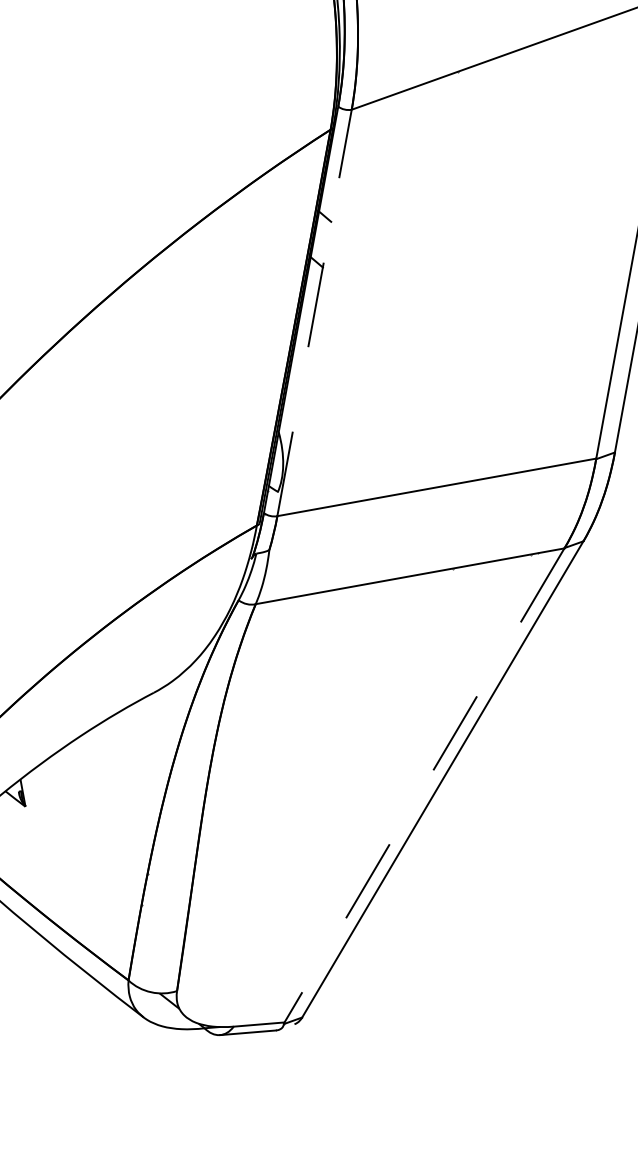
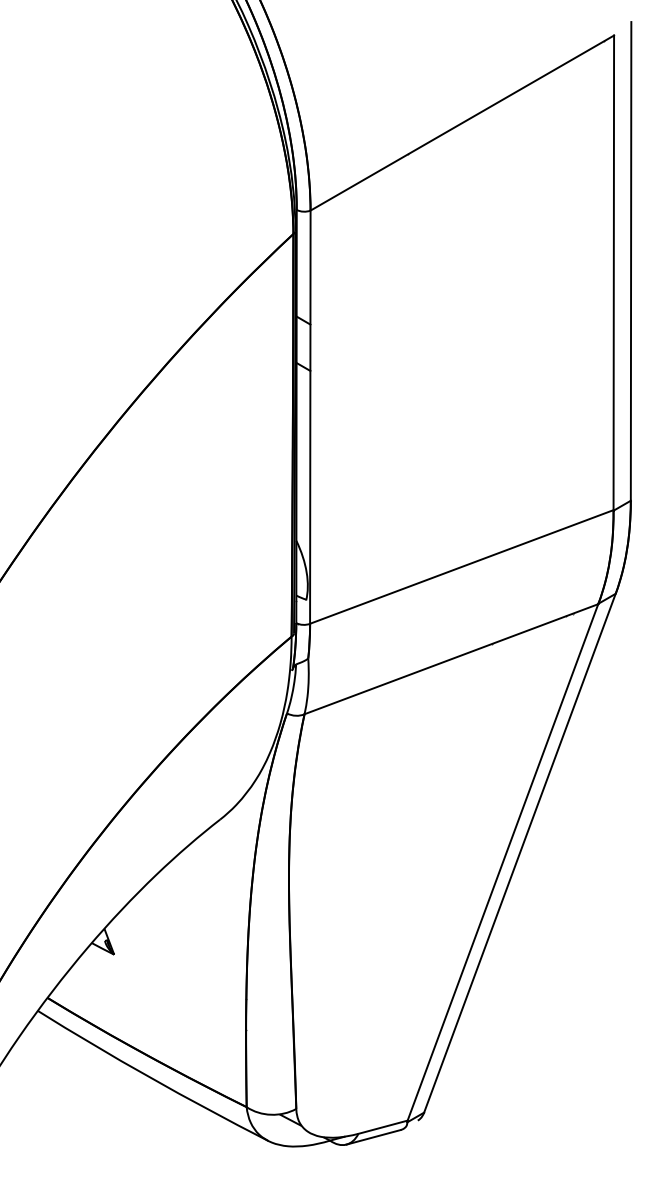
line: (314, 313) -> (310, 417), dashed -> solid
line: (424, 785) -> (502, 862), dashed -> solid

